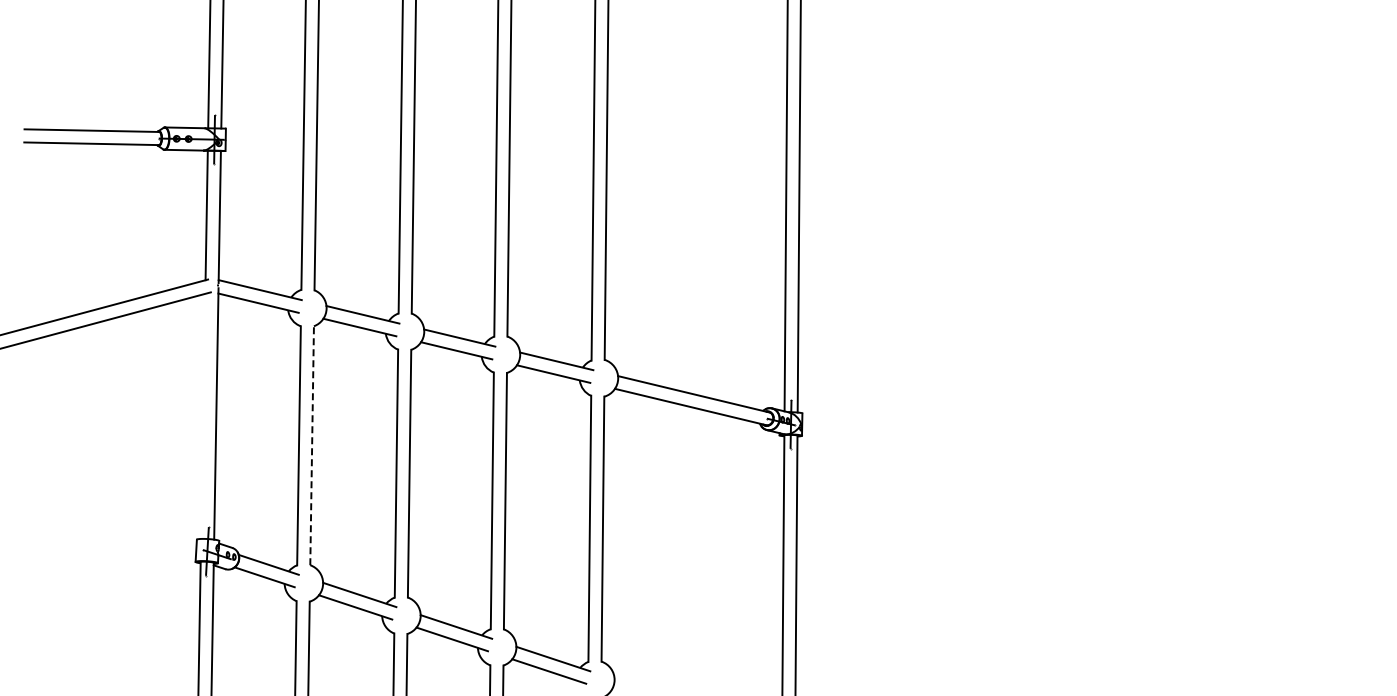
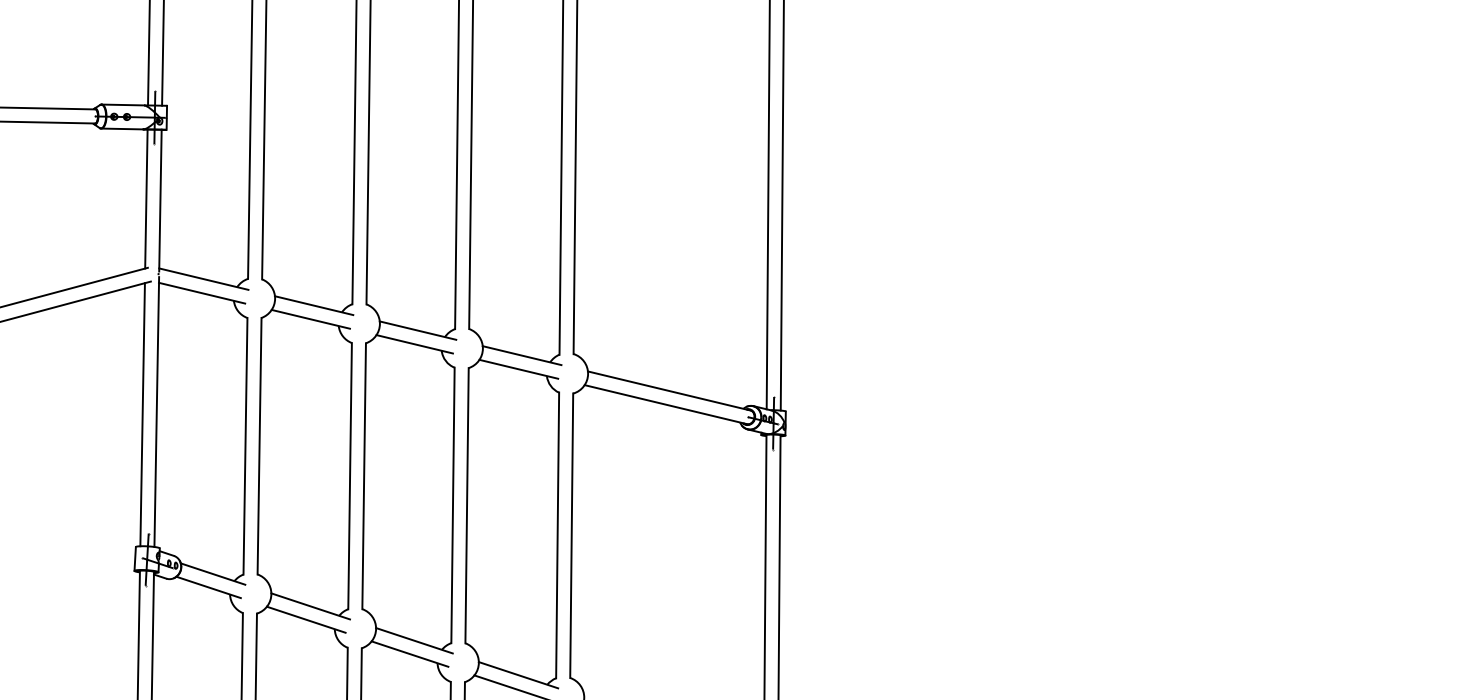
line: (203, 415) -> (142, 413), added
line: (312, 445) -> (259, 445), dashed -> solid

